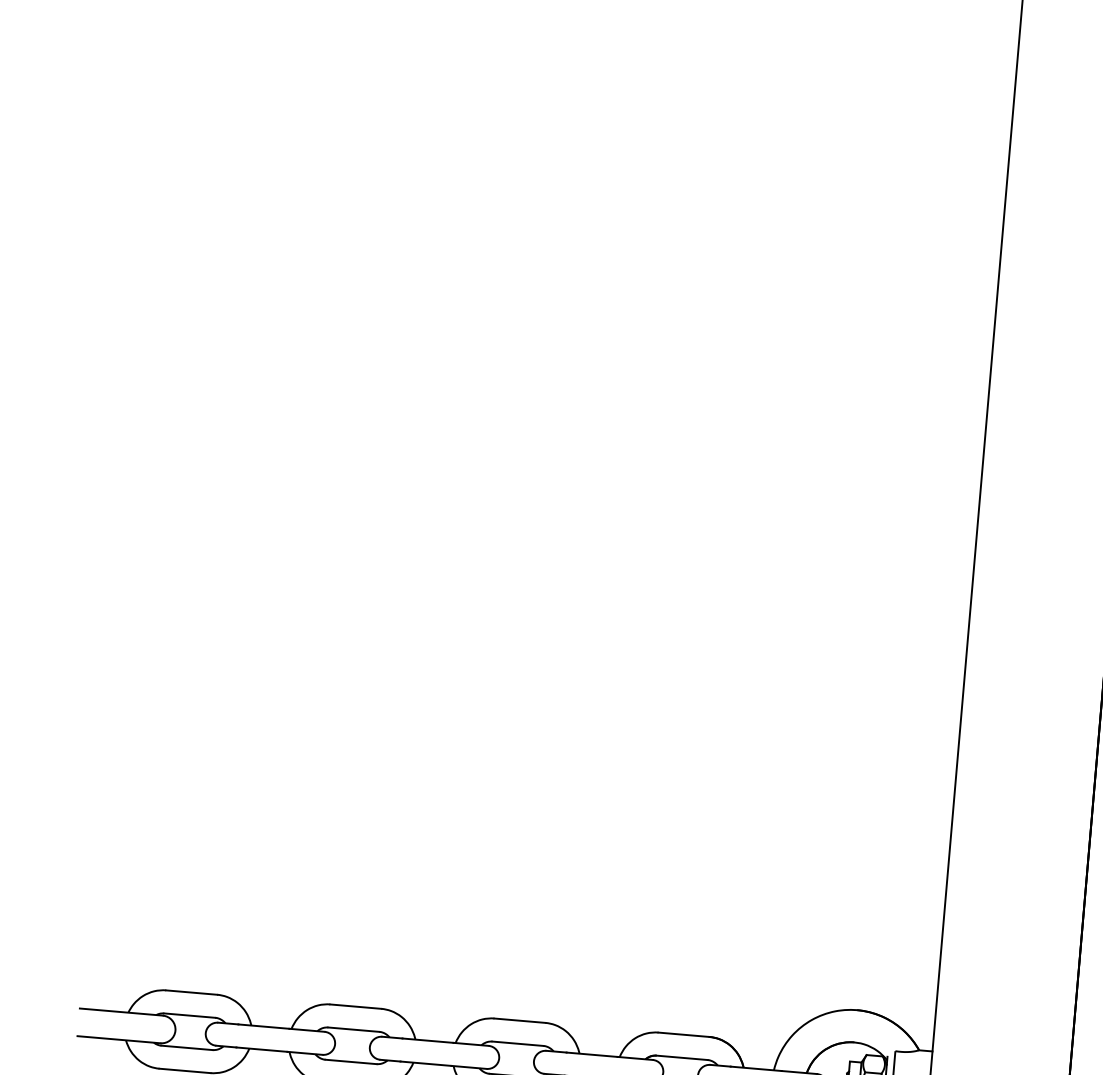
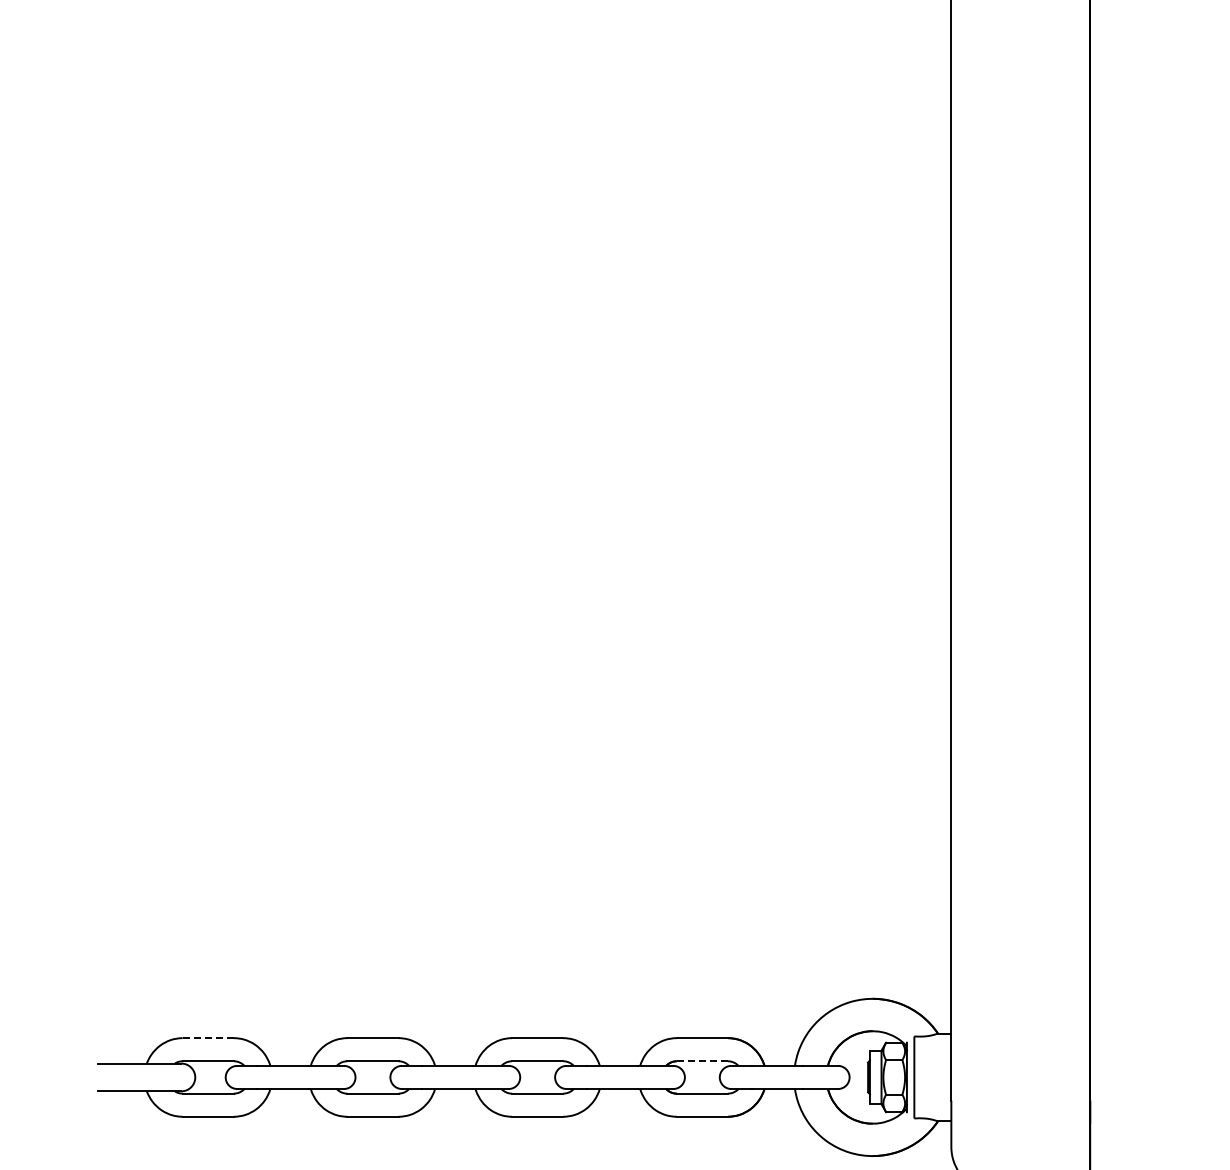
line: (191, 992) -> (208, 1038), solid -> dashed
line: (682, 1058) -> (702, 1061), solid -> dashed

